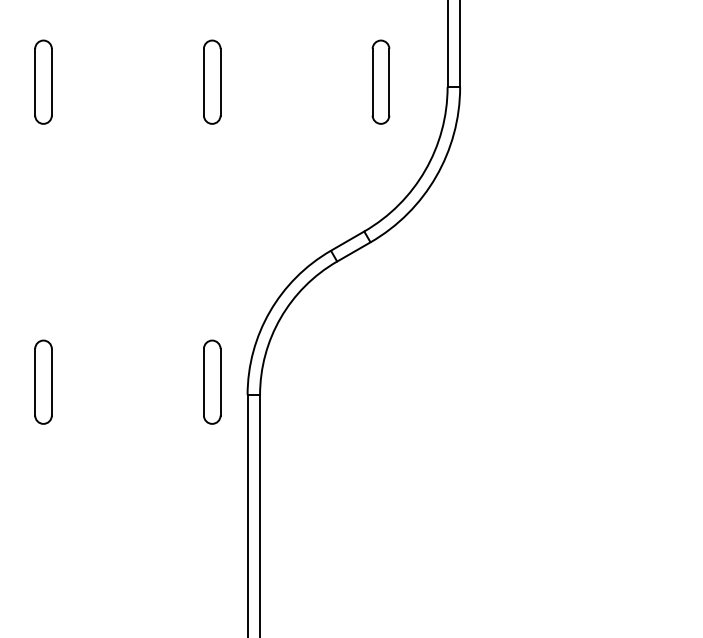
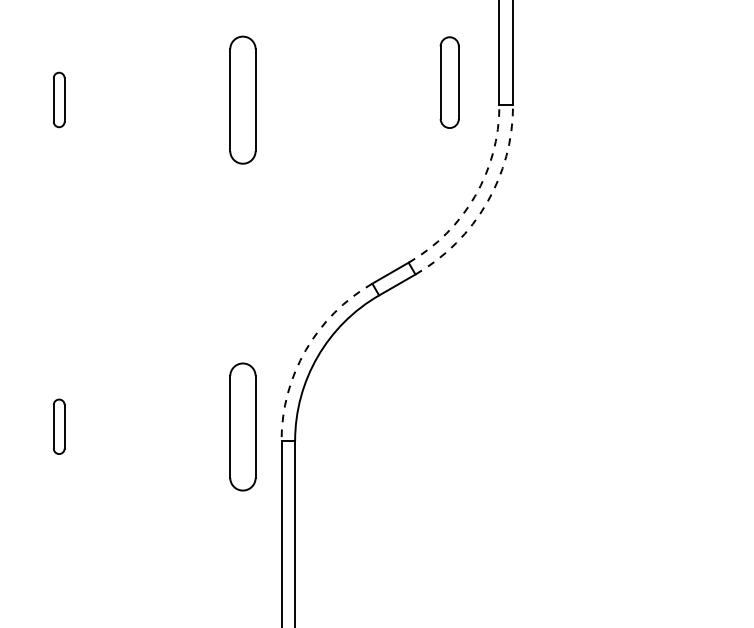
part: (43, 81) -> (59, 99), size x0.6
part: (212, 81) -> (243, 99), size x1.4
part: (380, 81) -> (449, 81), moved
arc: (425, 170) -> (475, 196), solid -> dashed
arc: (436, 176) -> (487, 202), solid -> dashed
arc: (269, 311) -> (305, 349), solid -> dashed
part: (43, 381) -> (59, 426), size x0.6
part: (212, 381) -> (243, 426), size x1.4

